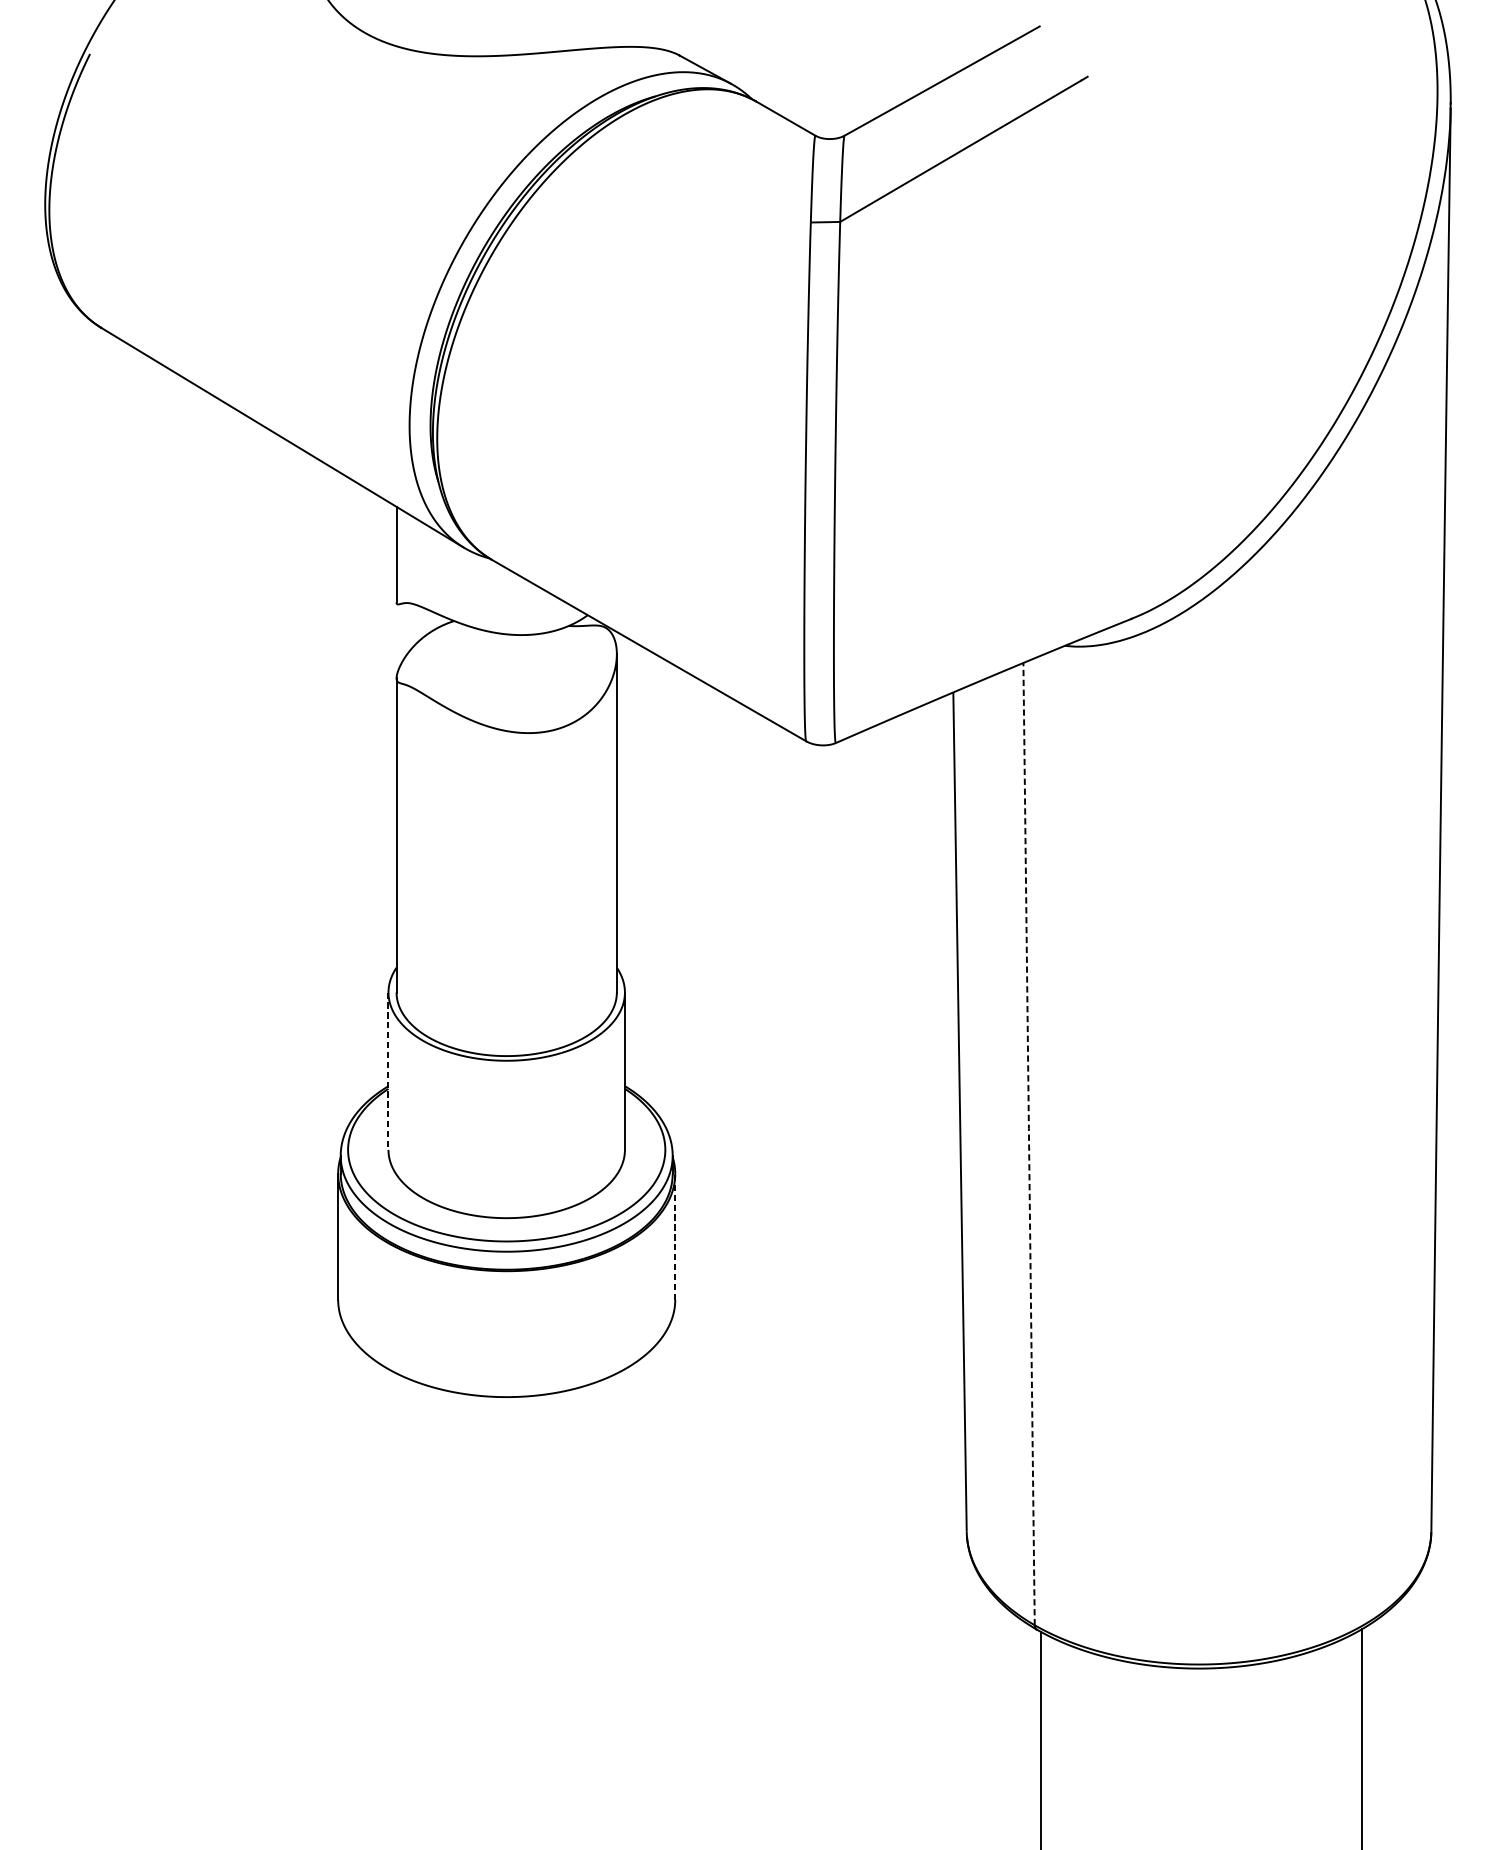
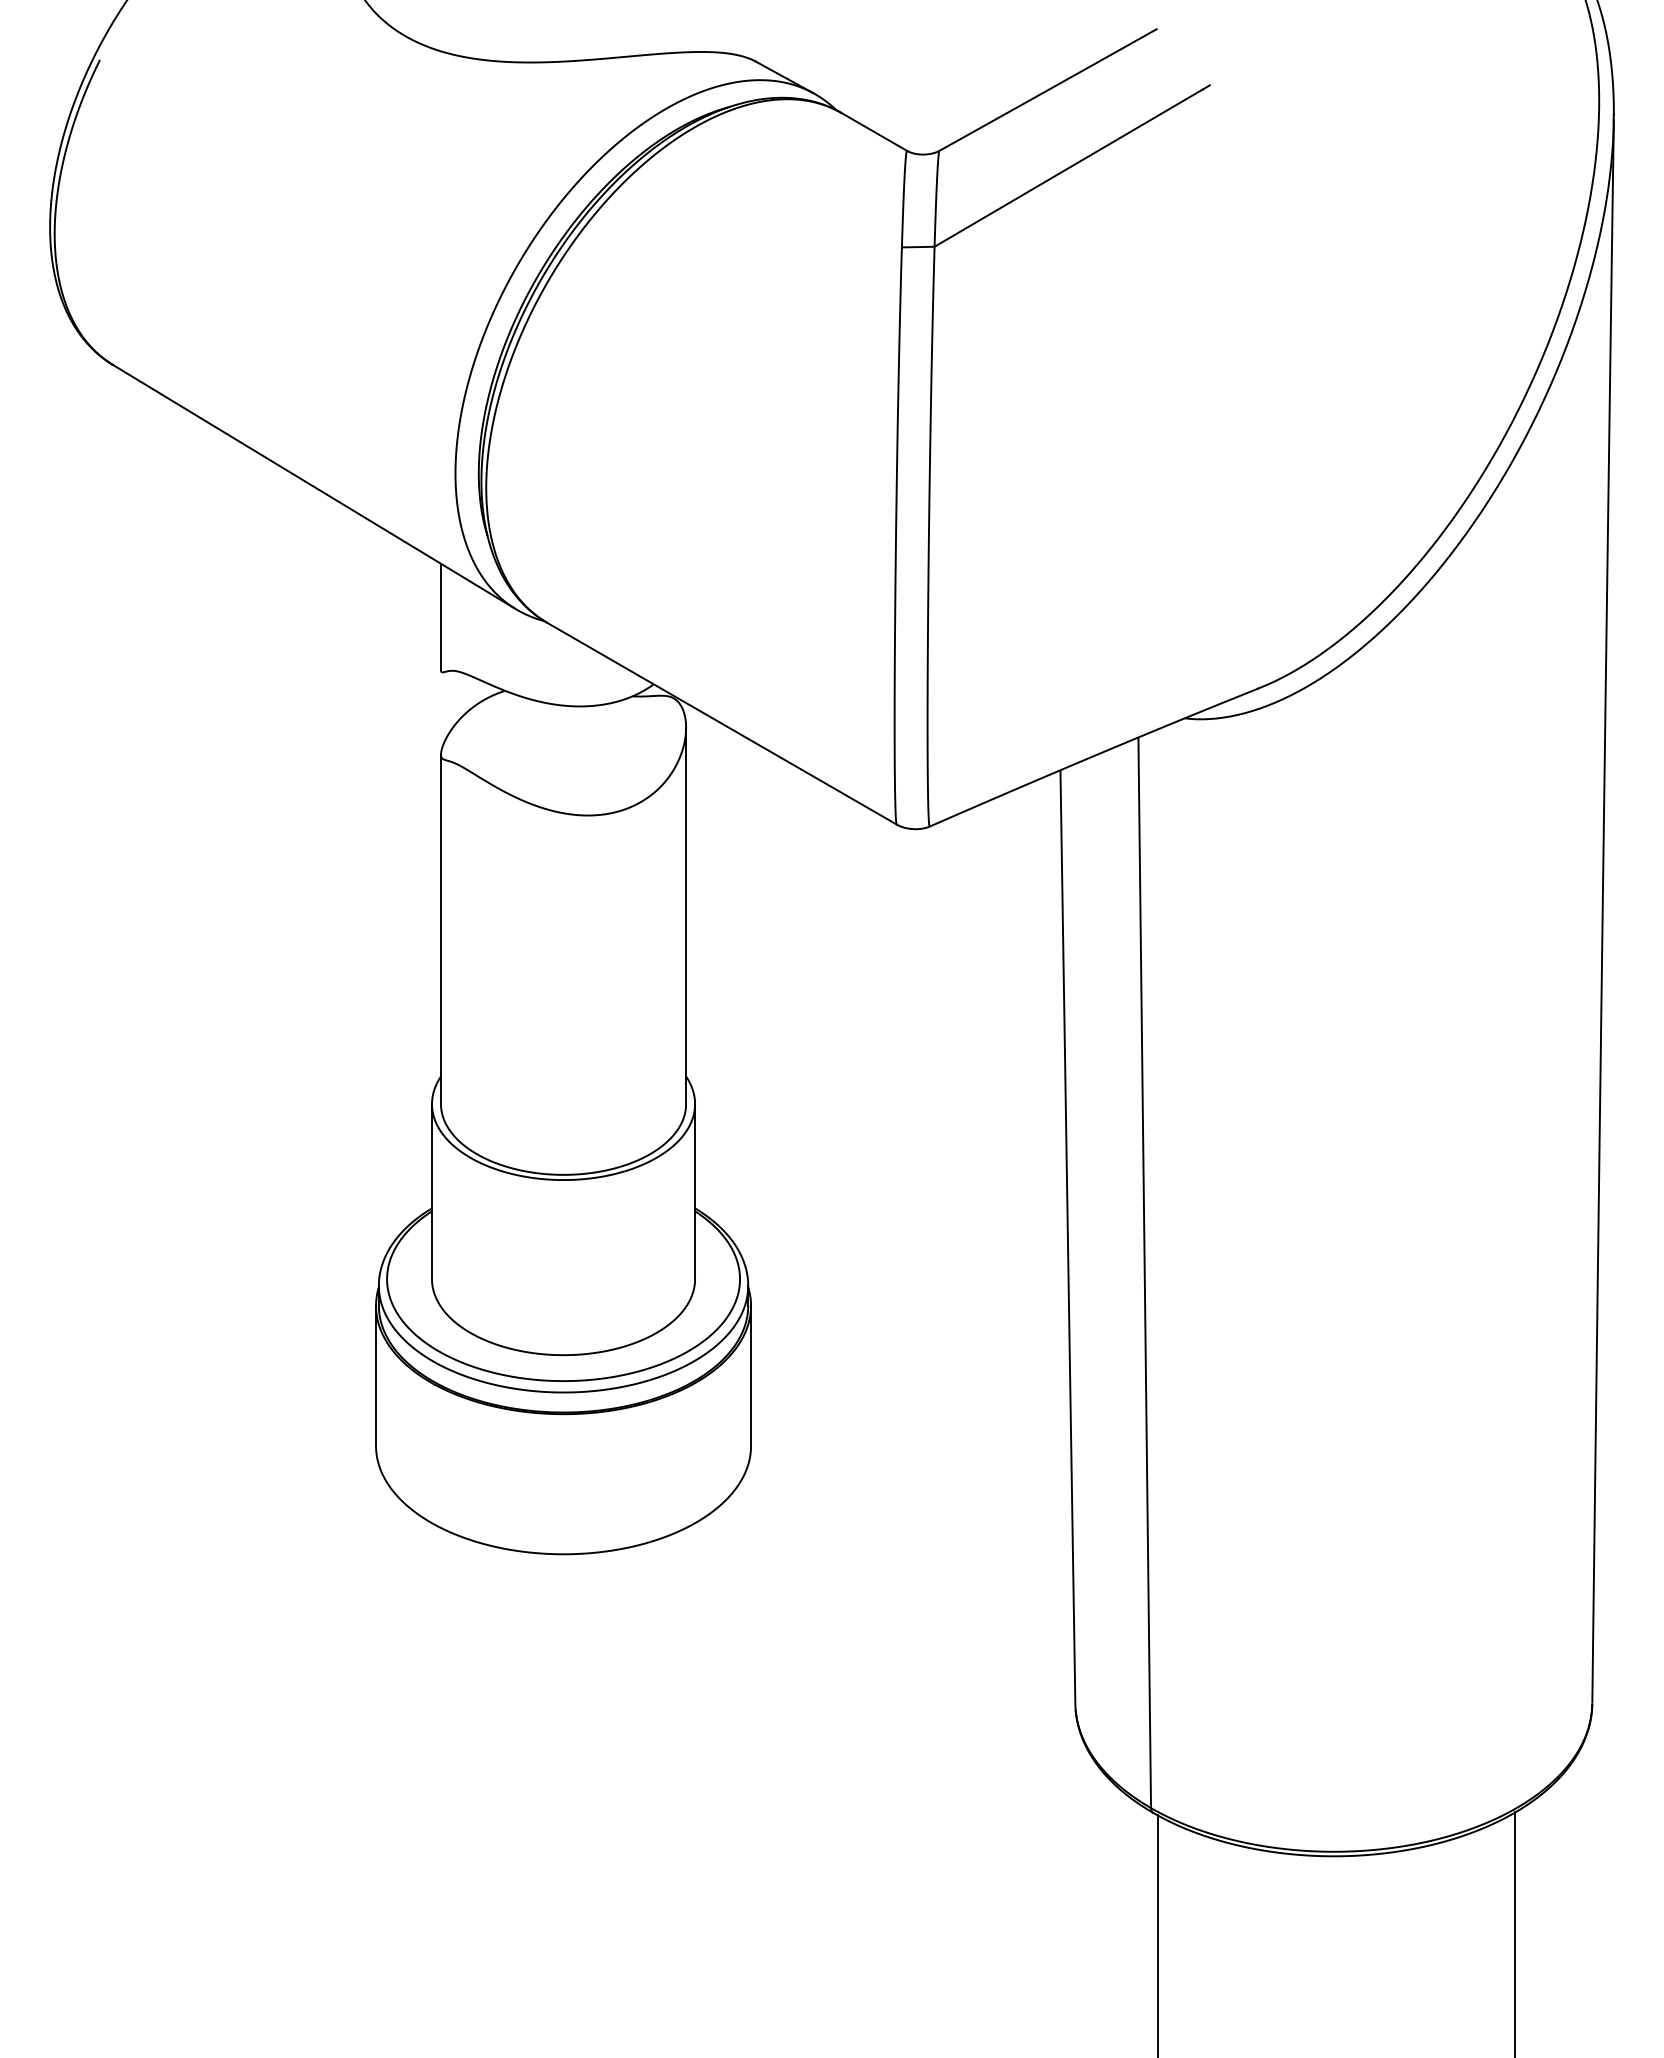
line: (388, 1071) -> (432, 1191), dashed -> solid
line: (1028, 1142) -> (1144, 1271), dashed -> solid
line: (675, 1236) -> (751, 1375), dashed -> solid

